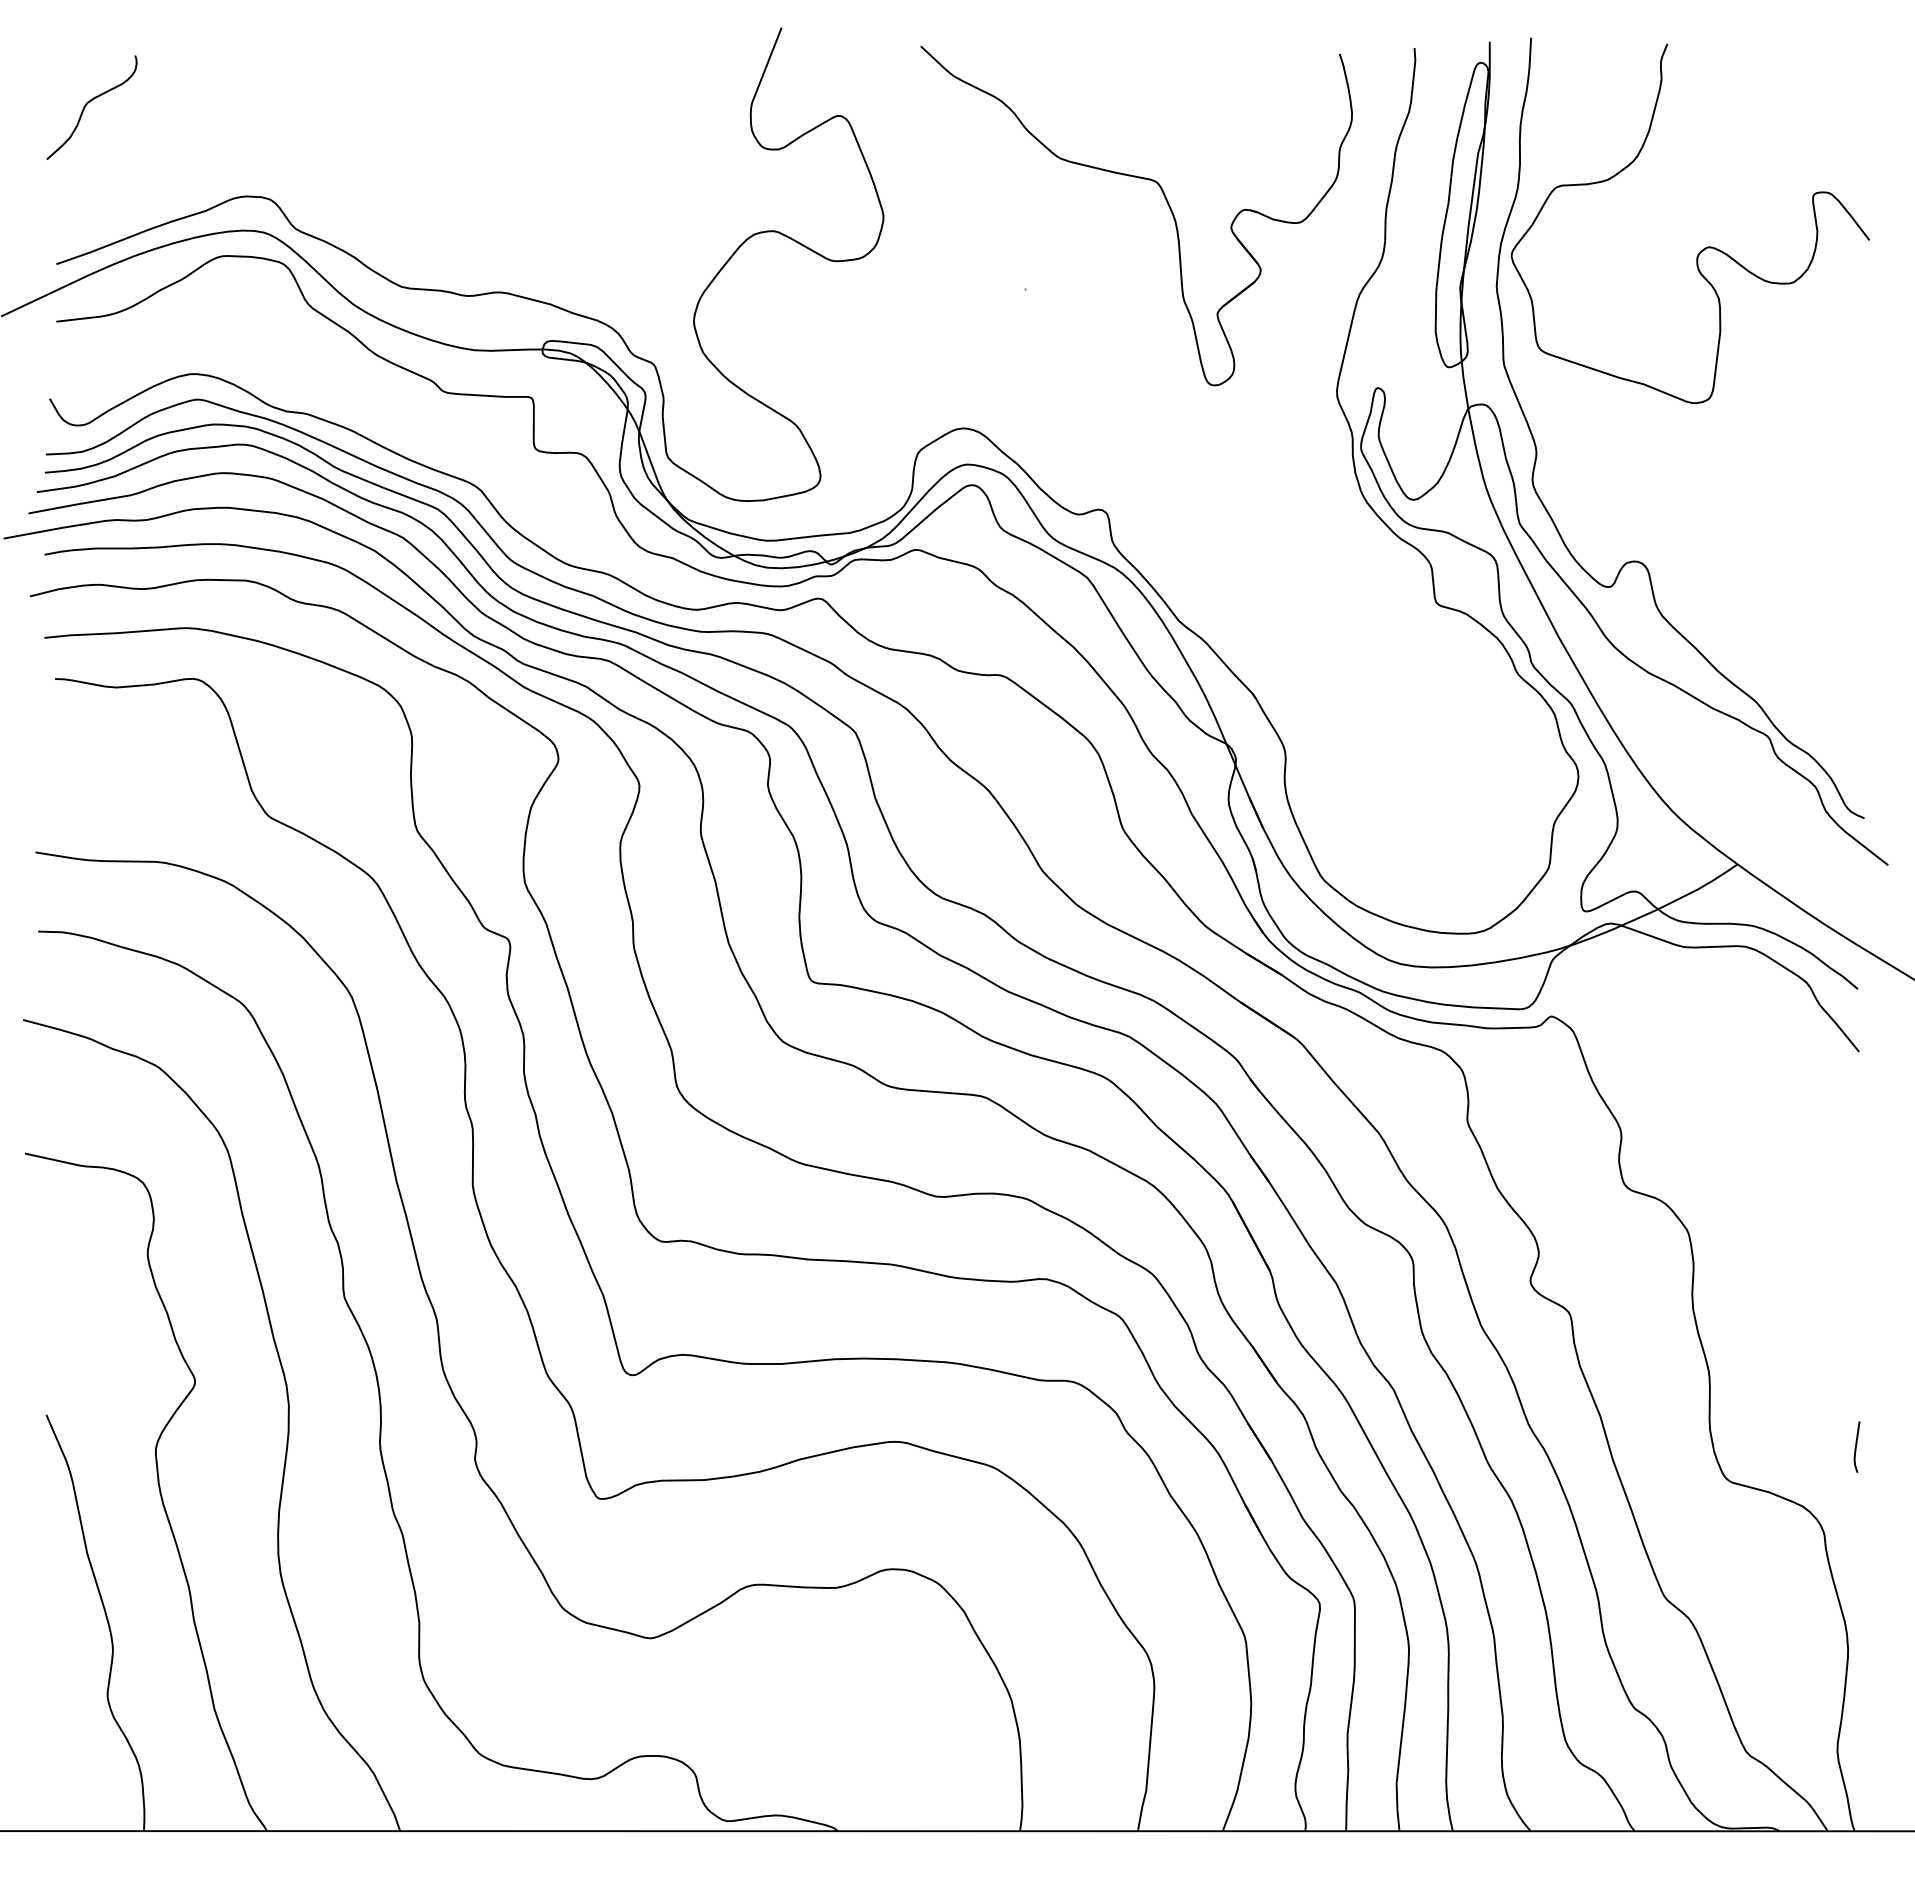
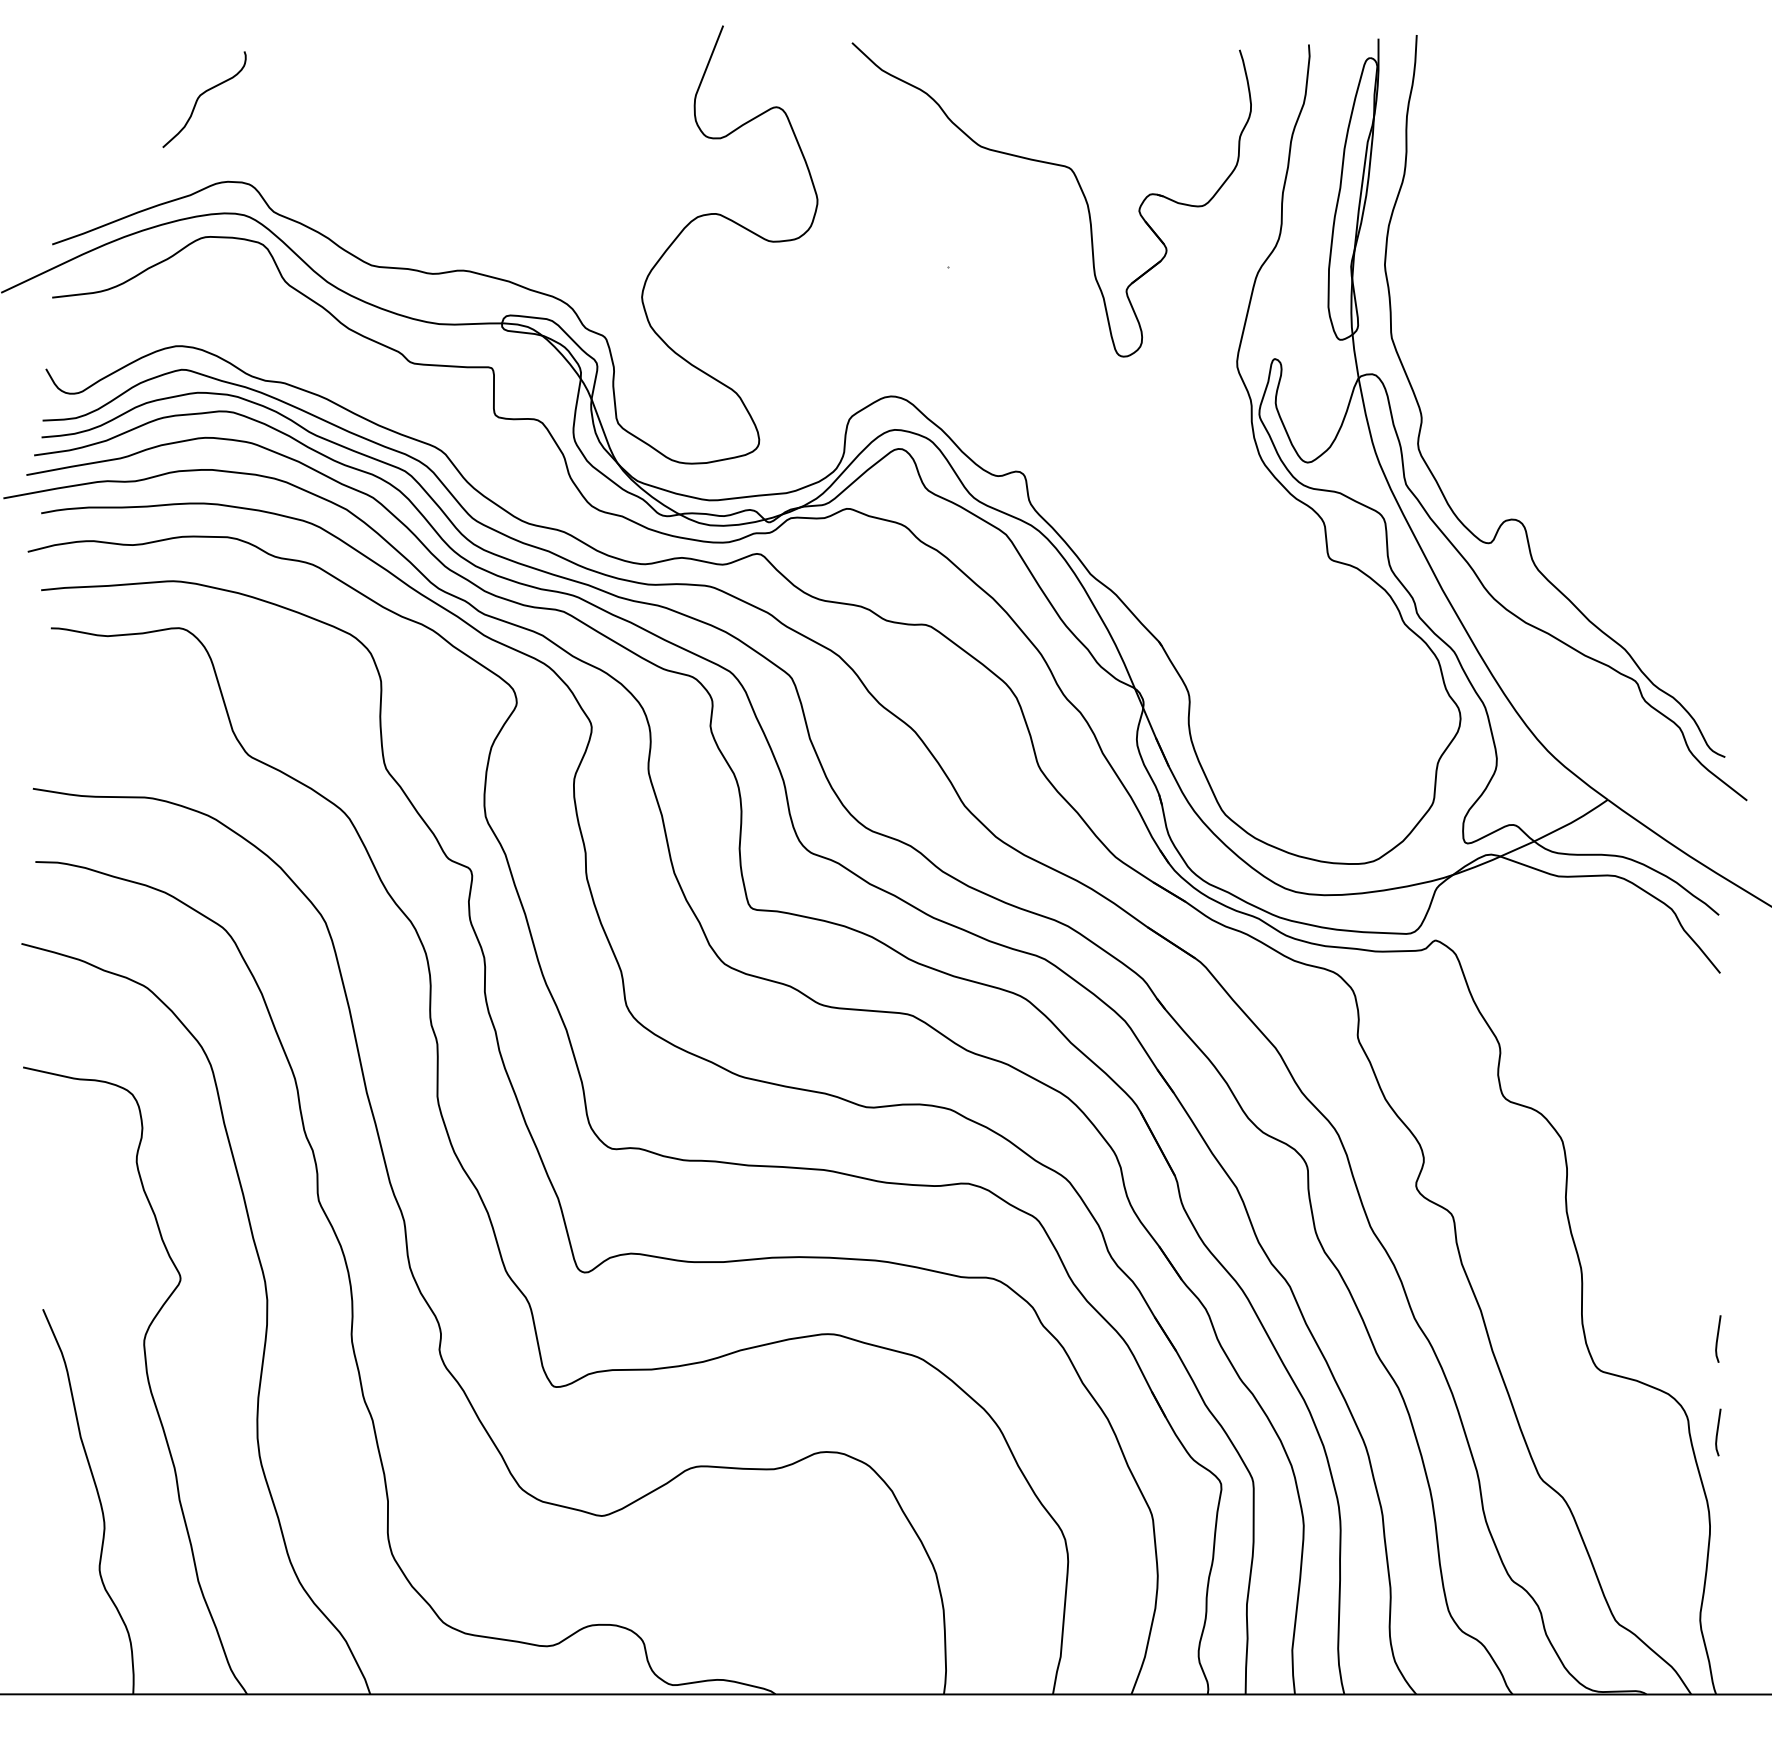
curve: (88, 103) -> (201, 95), moved
curve: (1703, 248) -> (1576, 229), removed
line: (1856, 1547) -> (1717, 1431), added

